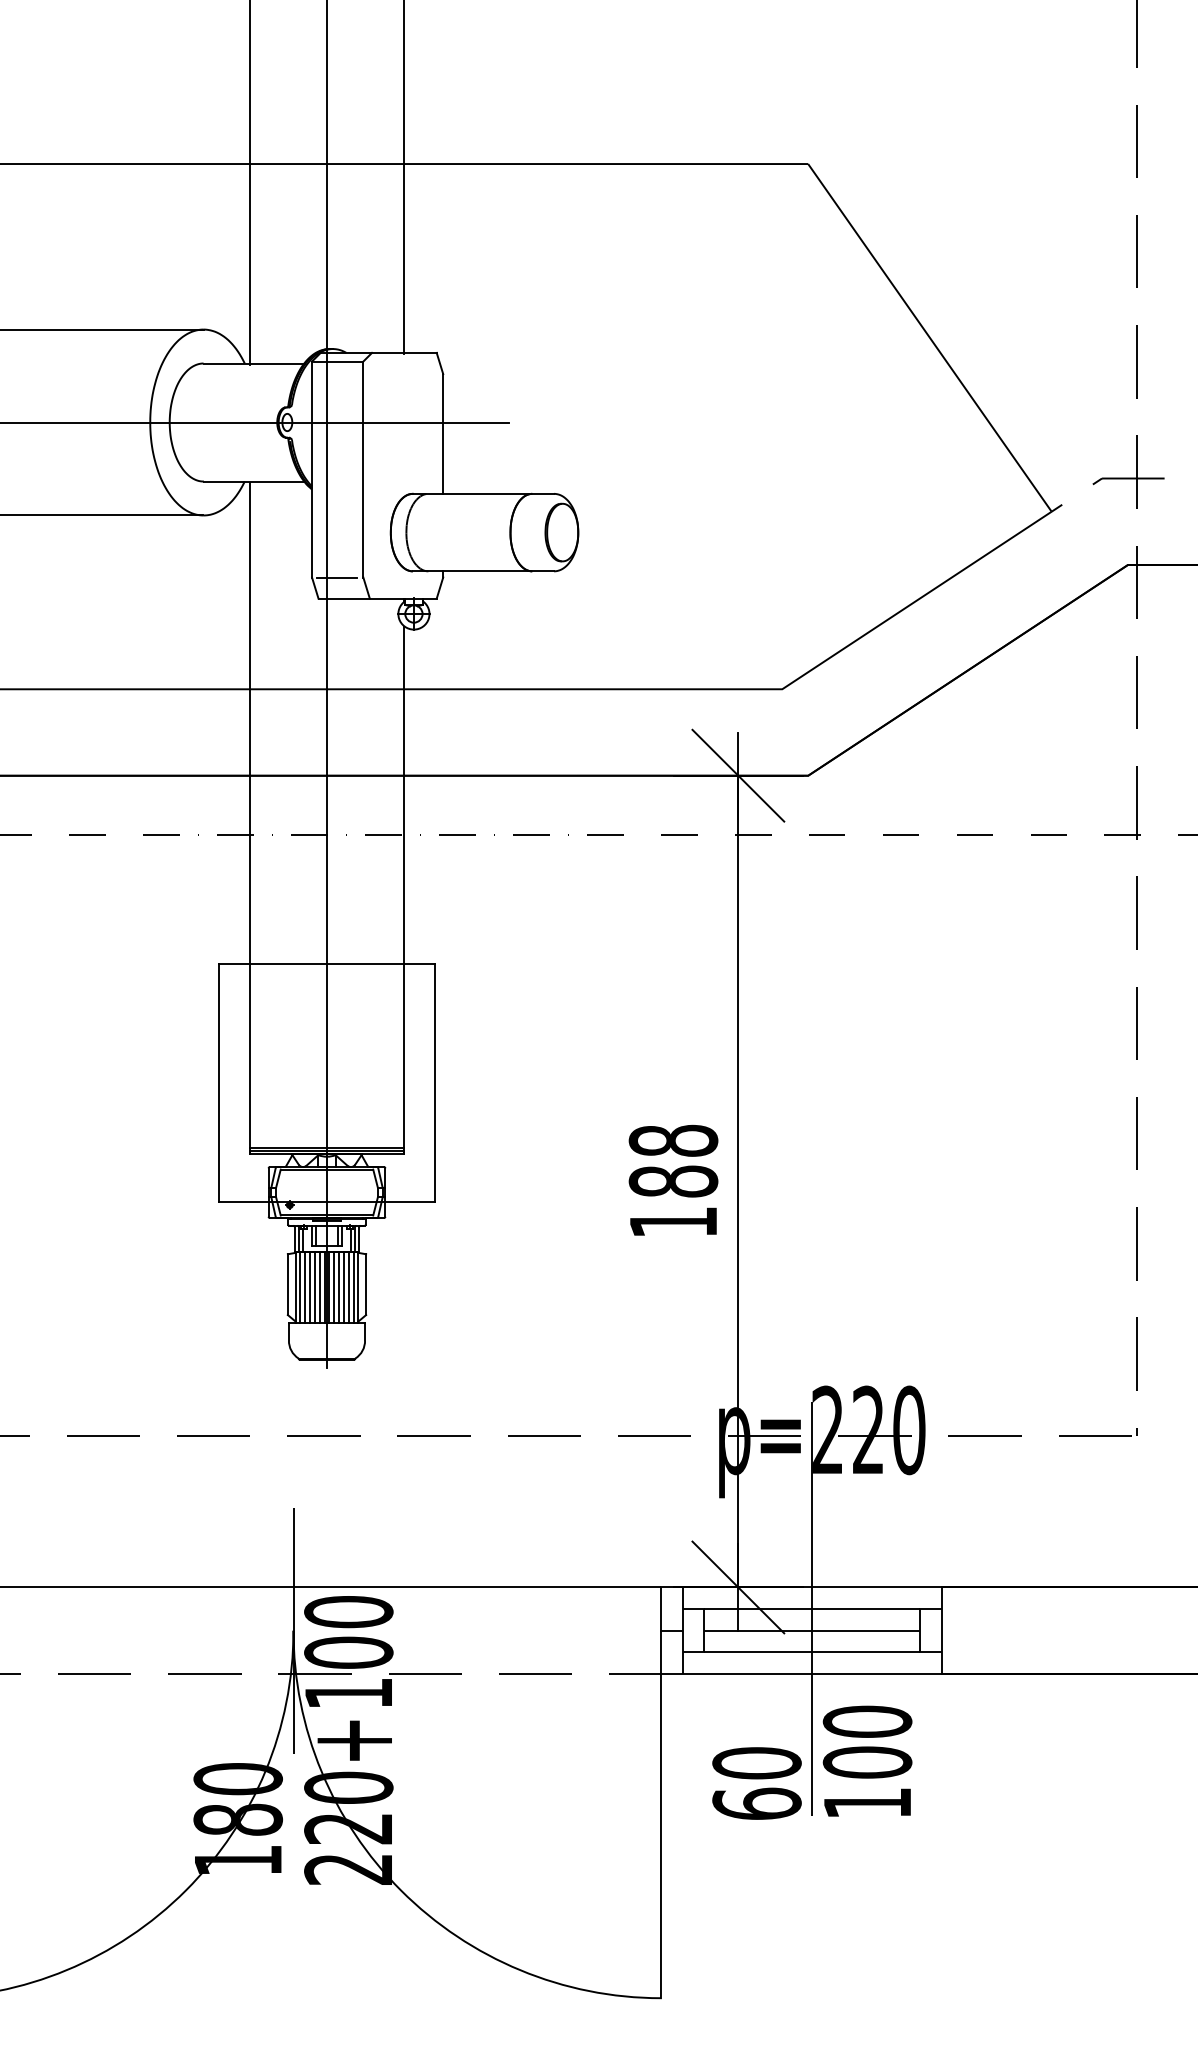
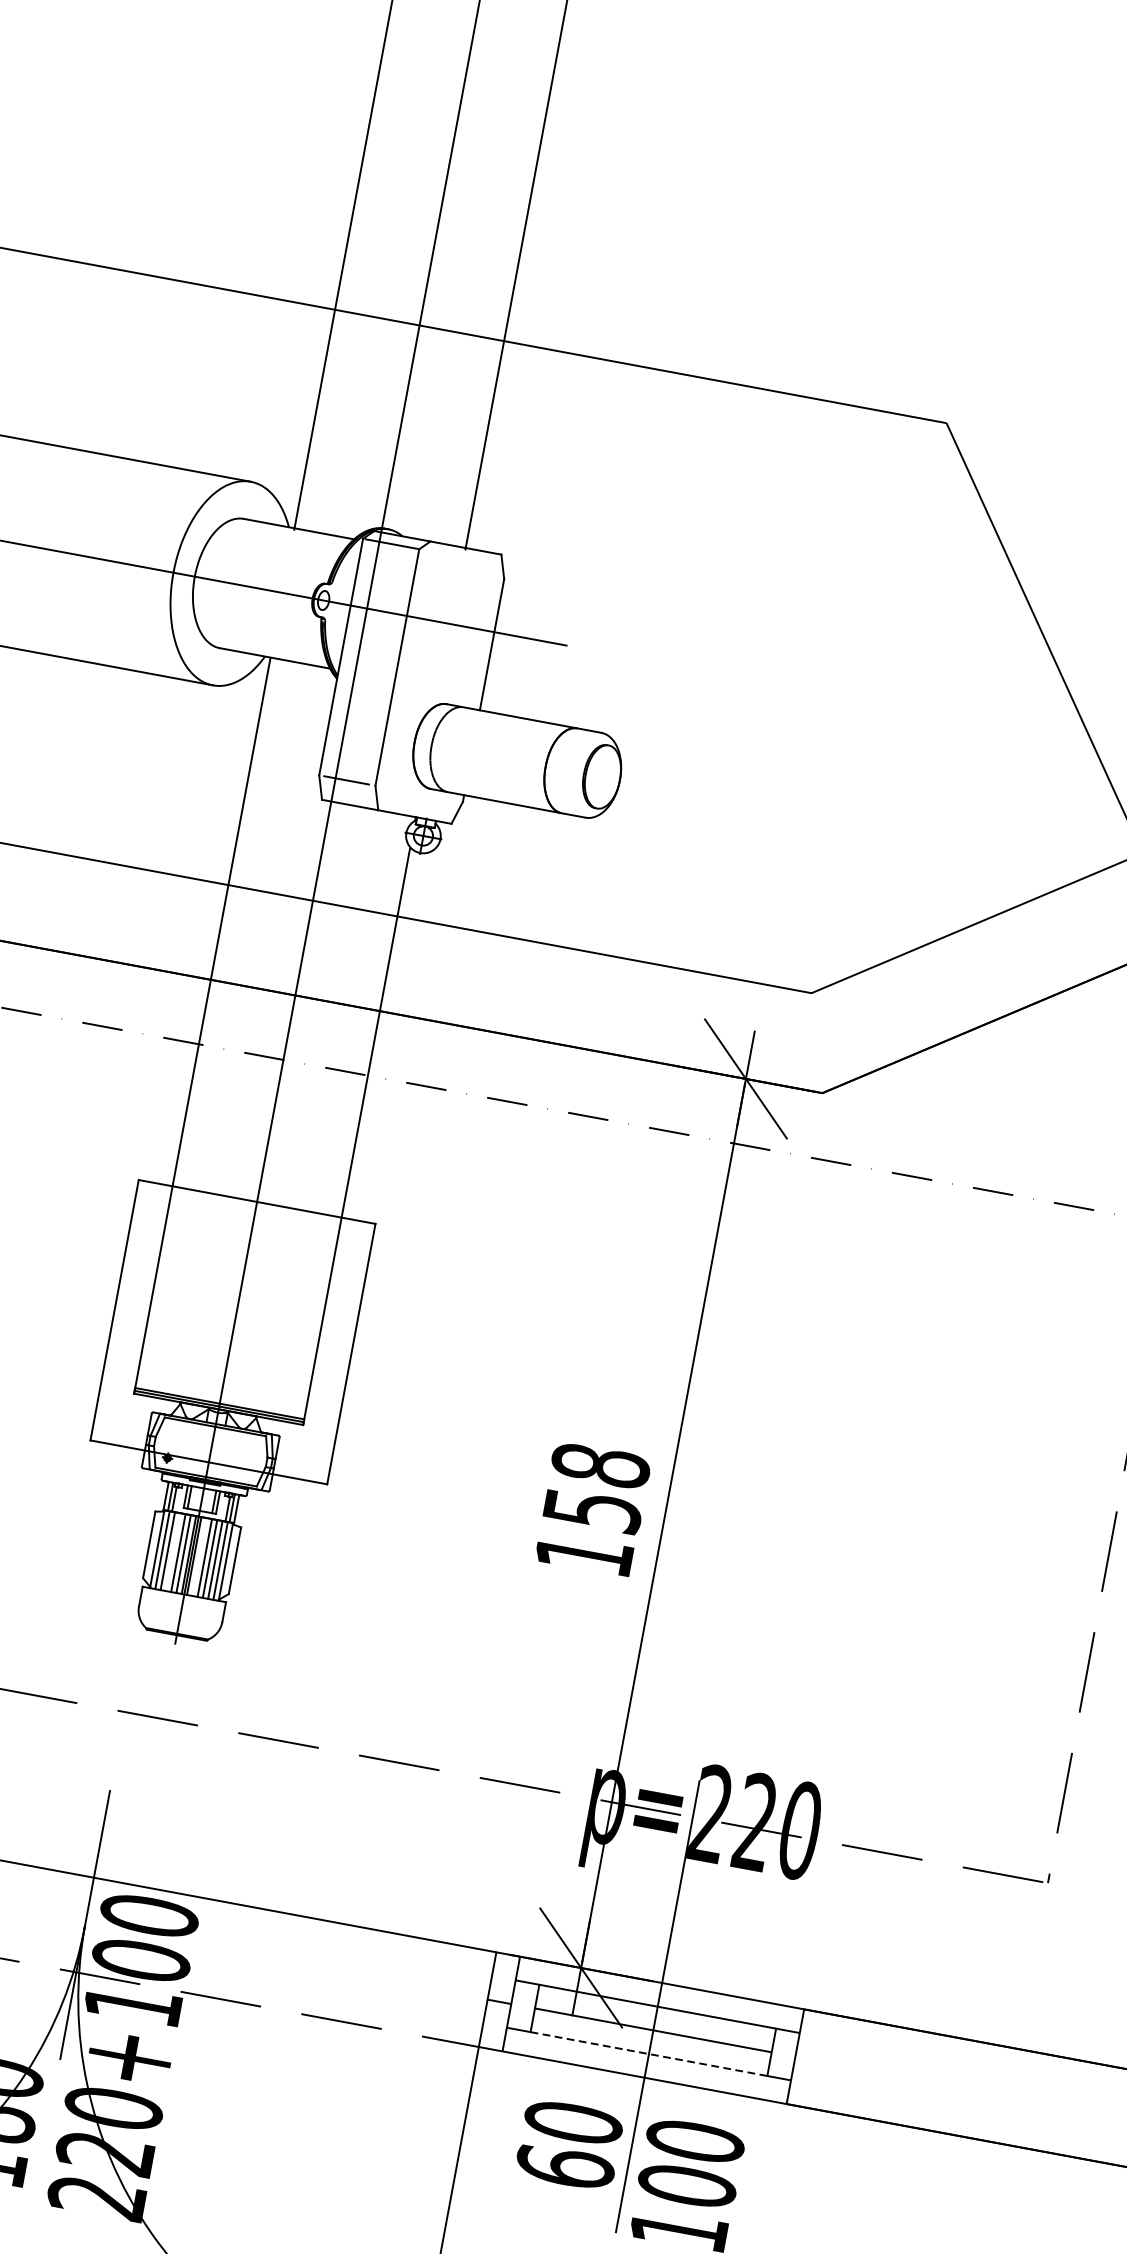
text: (673, 1181) -> (592, 1510), 188 -> 158
line: (310, 1286) -> (173, 1551), removed
line: (334, 1286) -> (199, 1556), removed
line: (812, 1652) -> (649, 2054), solid -> dashed
text: (756, 1783) -> (568, 2144), moved

